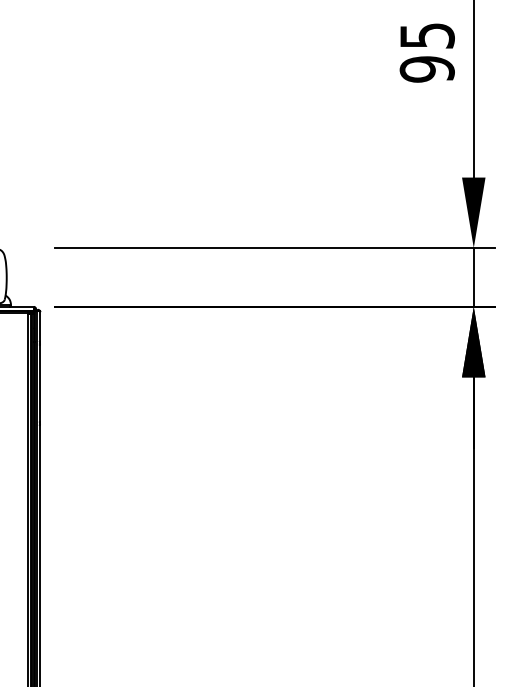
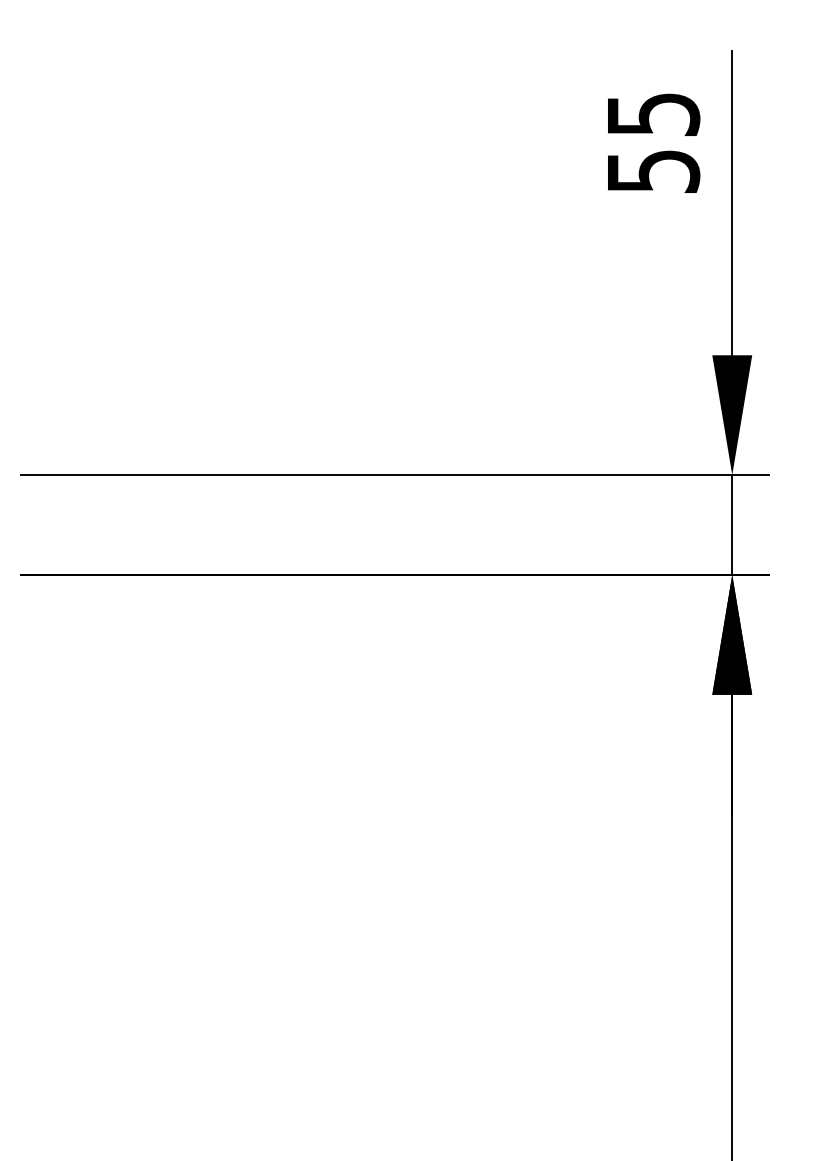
text: (426, 69) -> (651, 171), 95 -> 55

